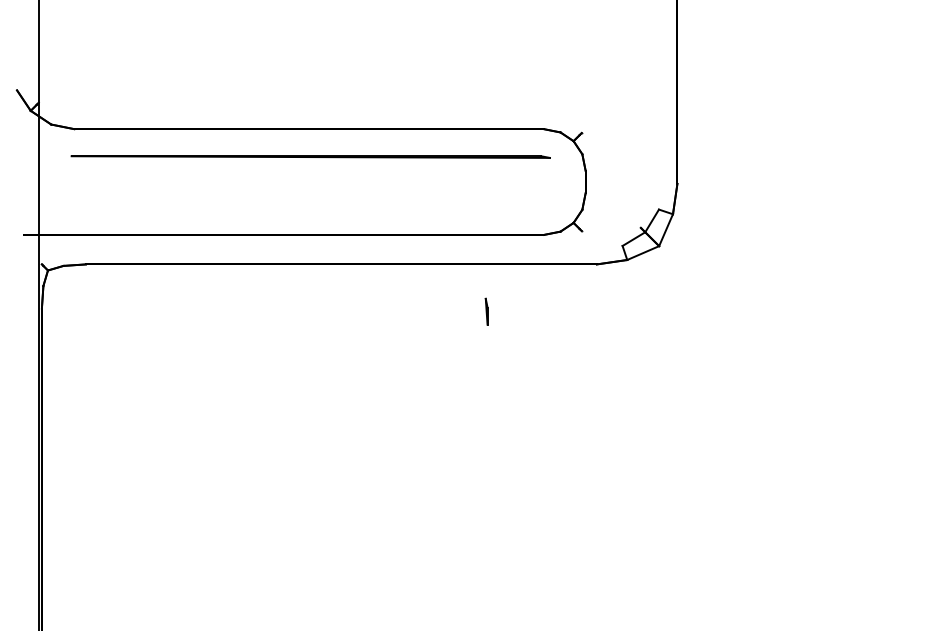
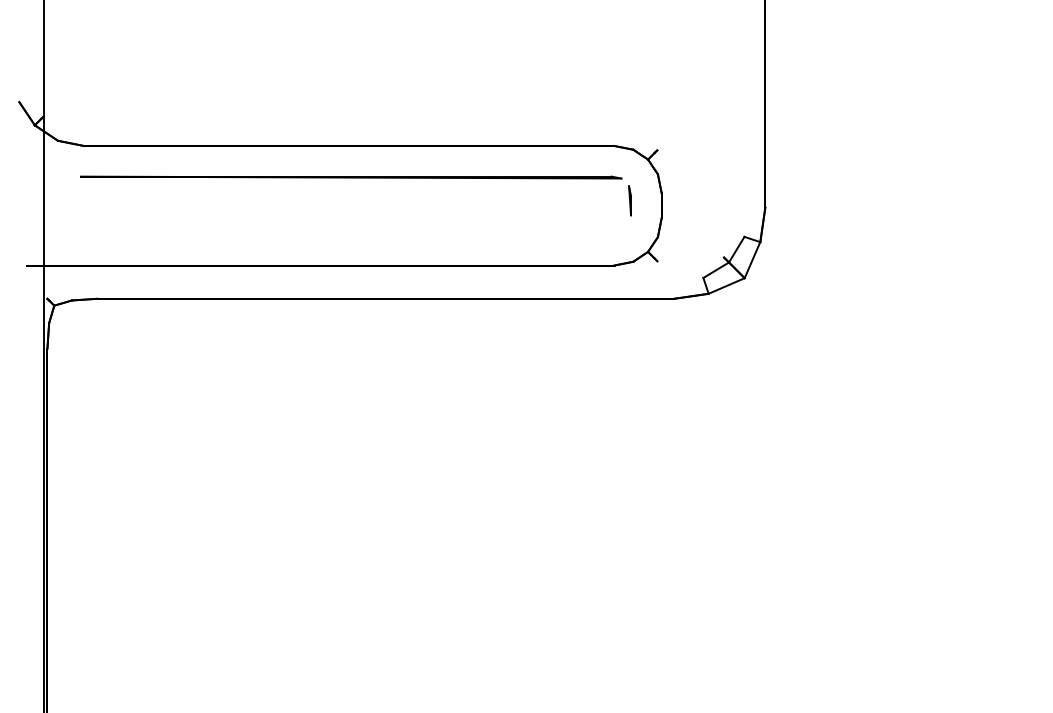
line: (486, 311) -> (629, 200), moved

